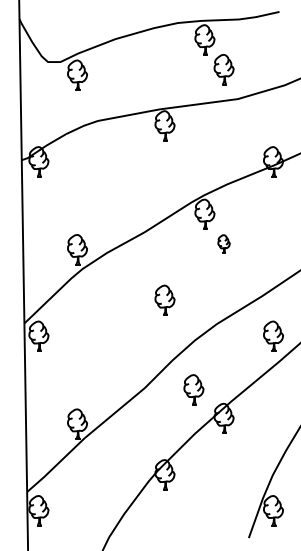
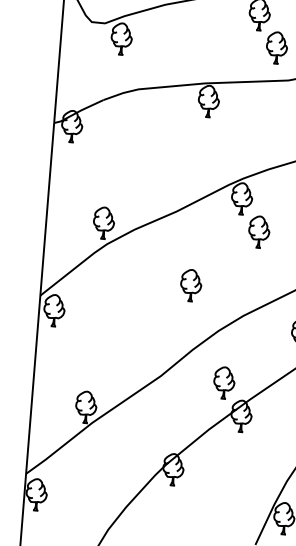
part: (223, 243) -> (258, 231), size x1.67
part: (193, 389) -> (223, 382), moved

